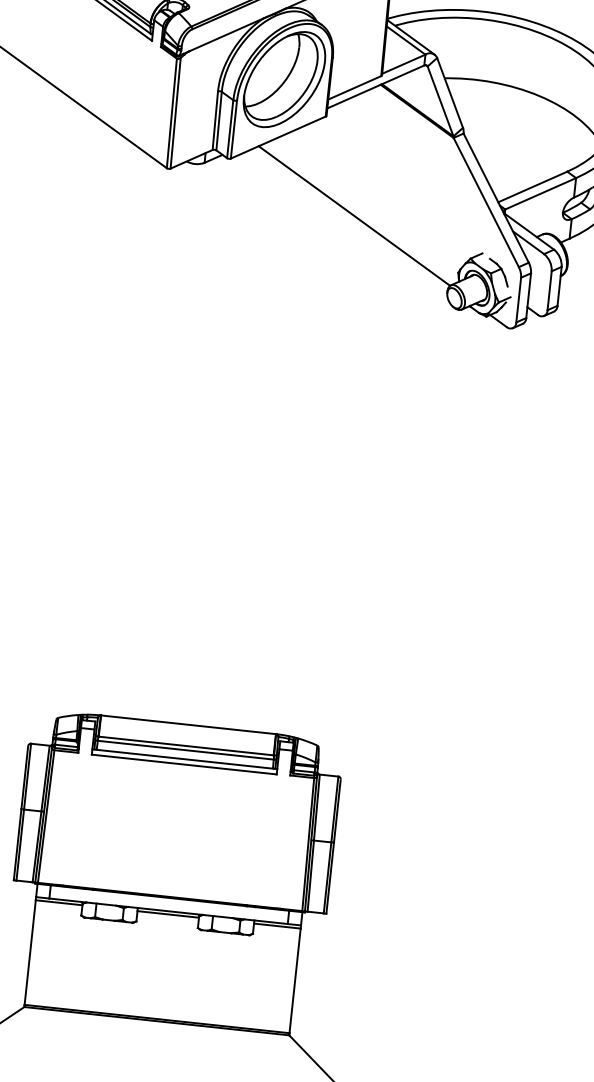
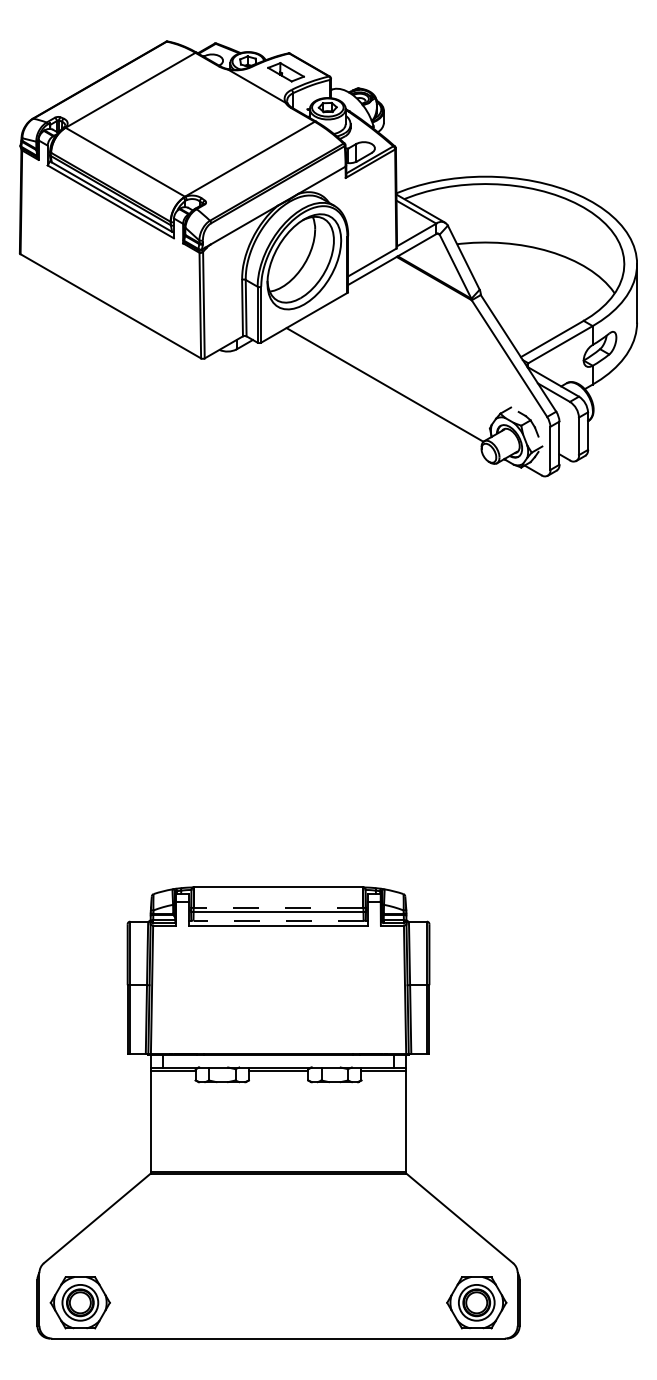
line: (186, 745) -> (278, 907), solid -> dashed
line: (184, 758) -> (278, 920), solid -> dashed

